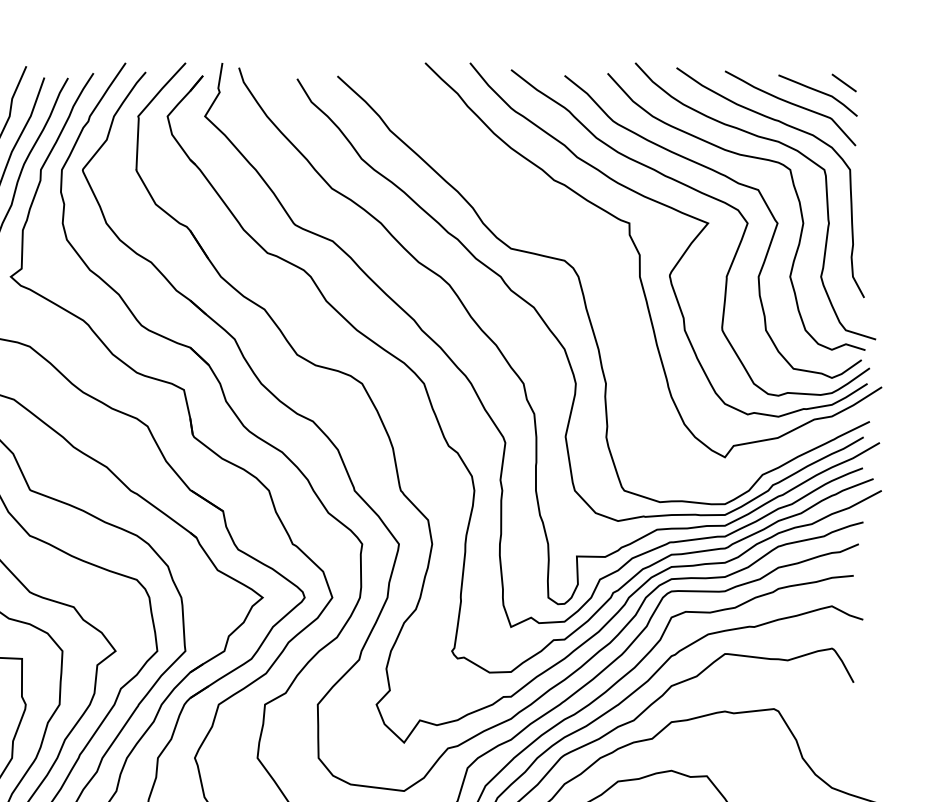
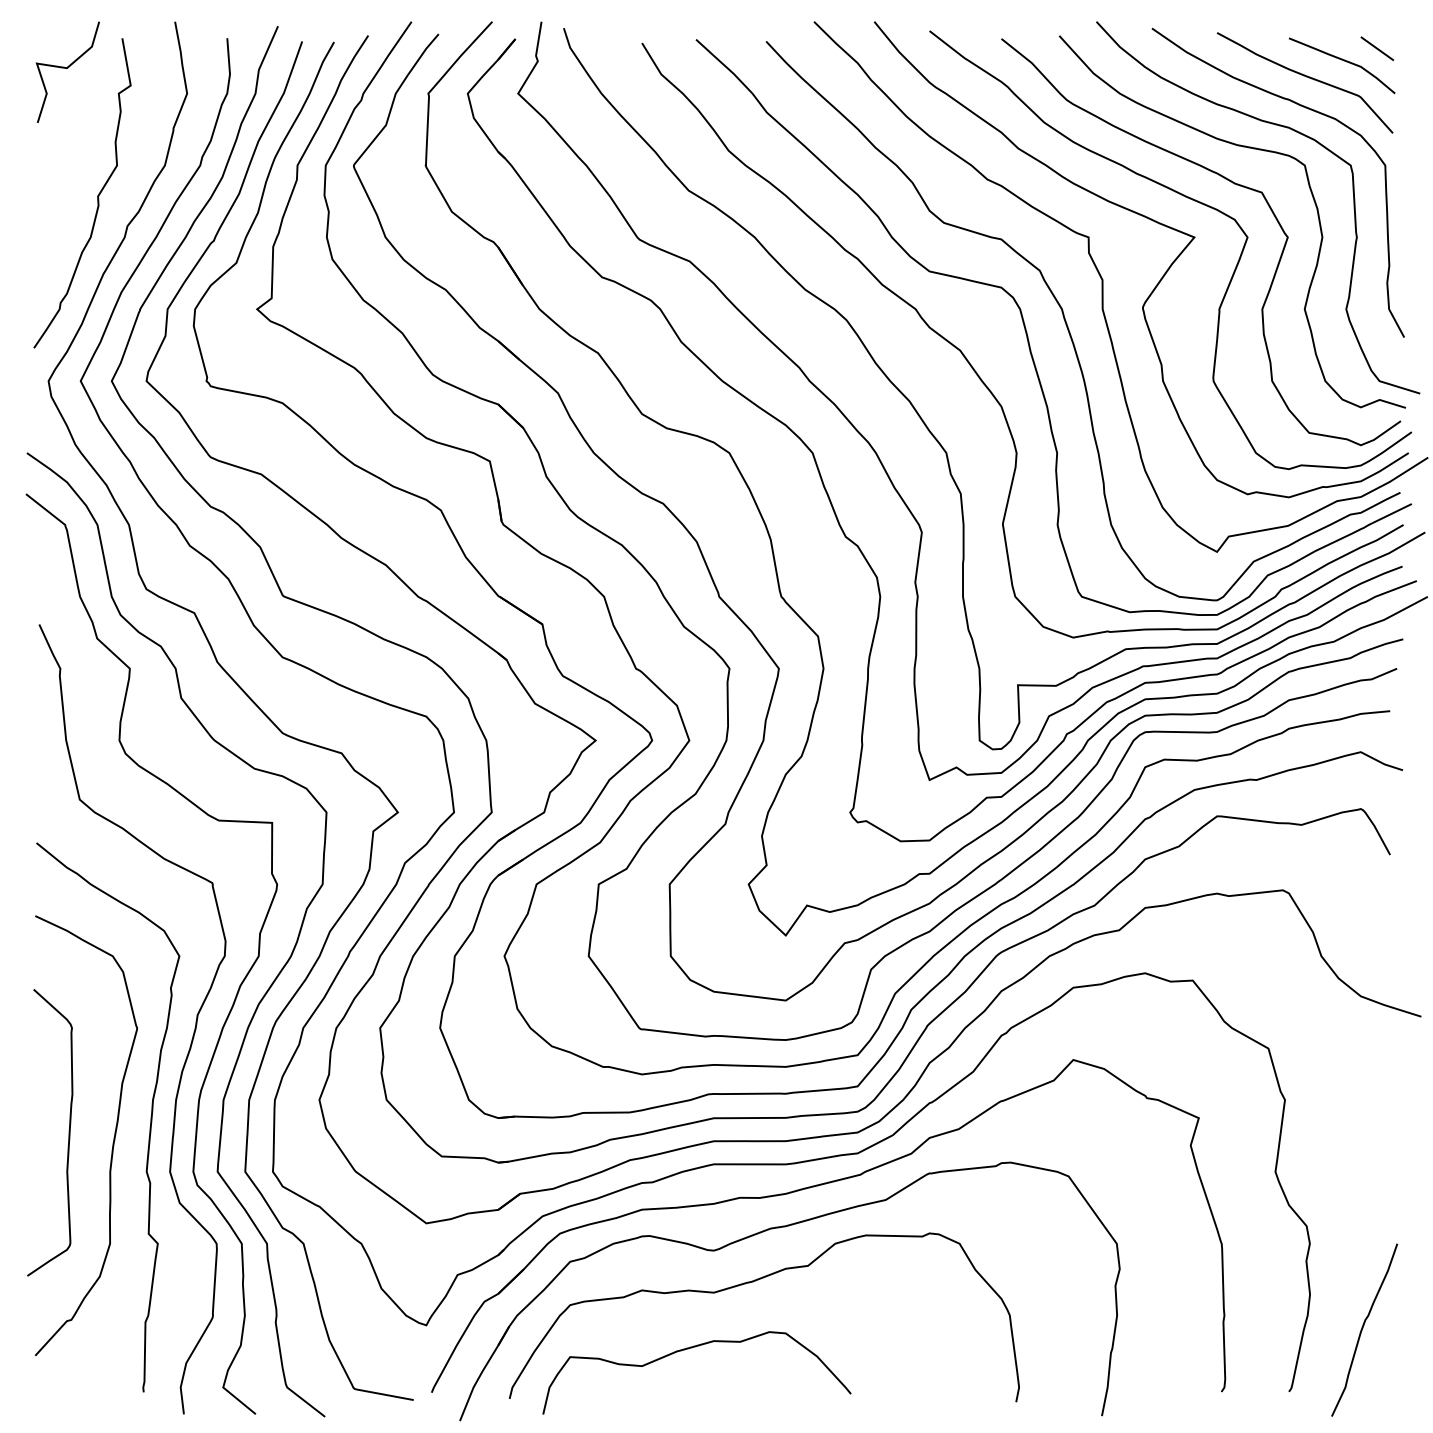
curve: (614, 289) -> (1068, 326), added

